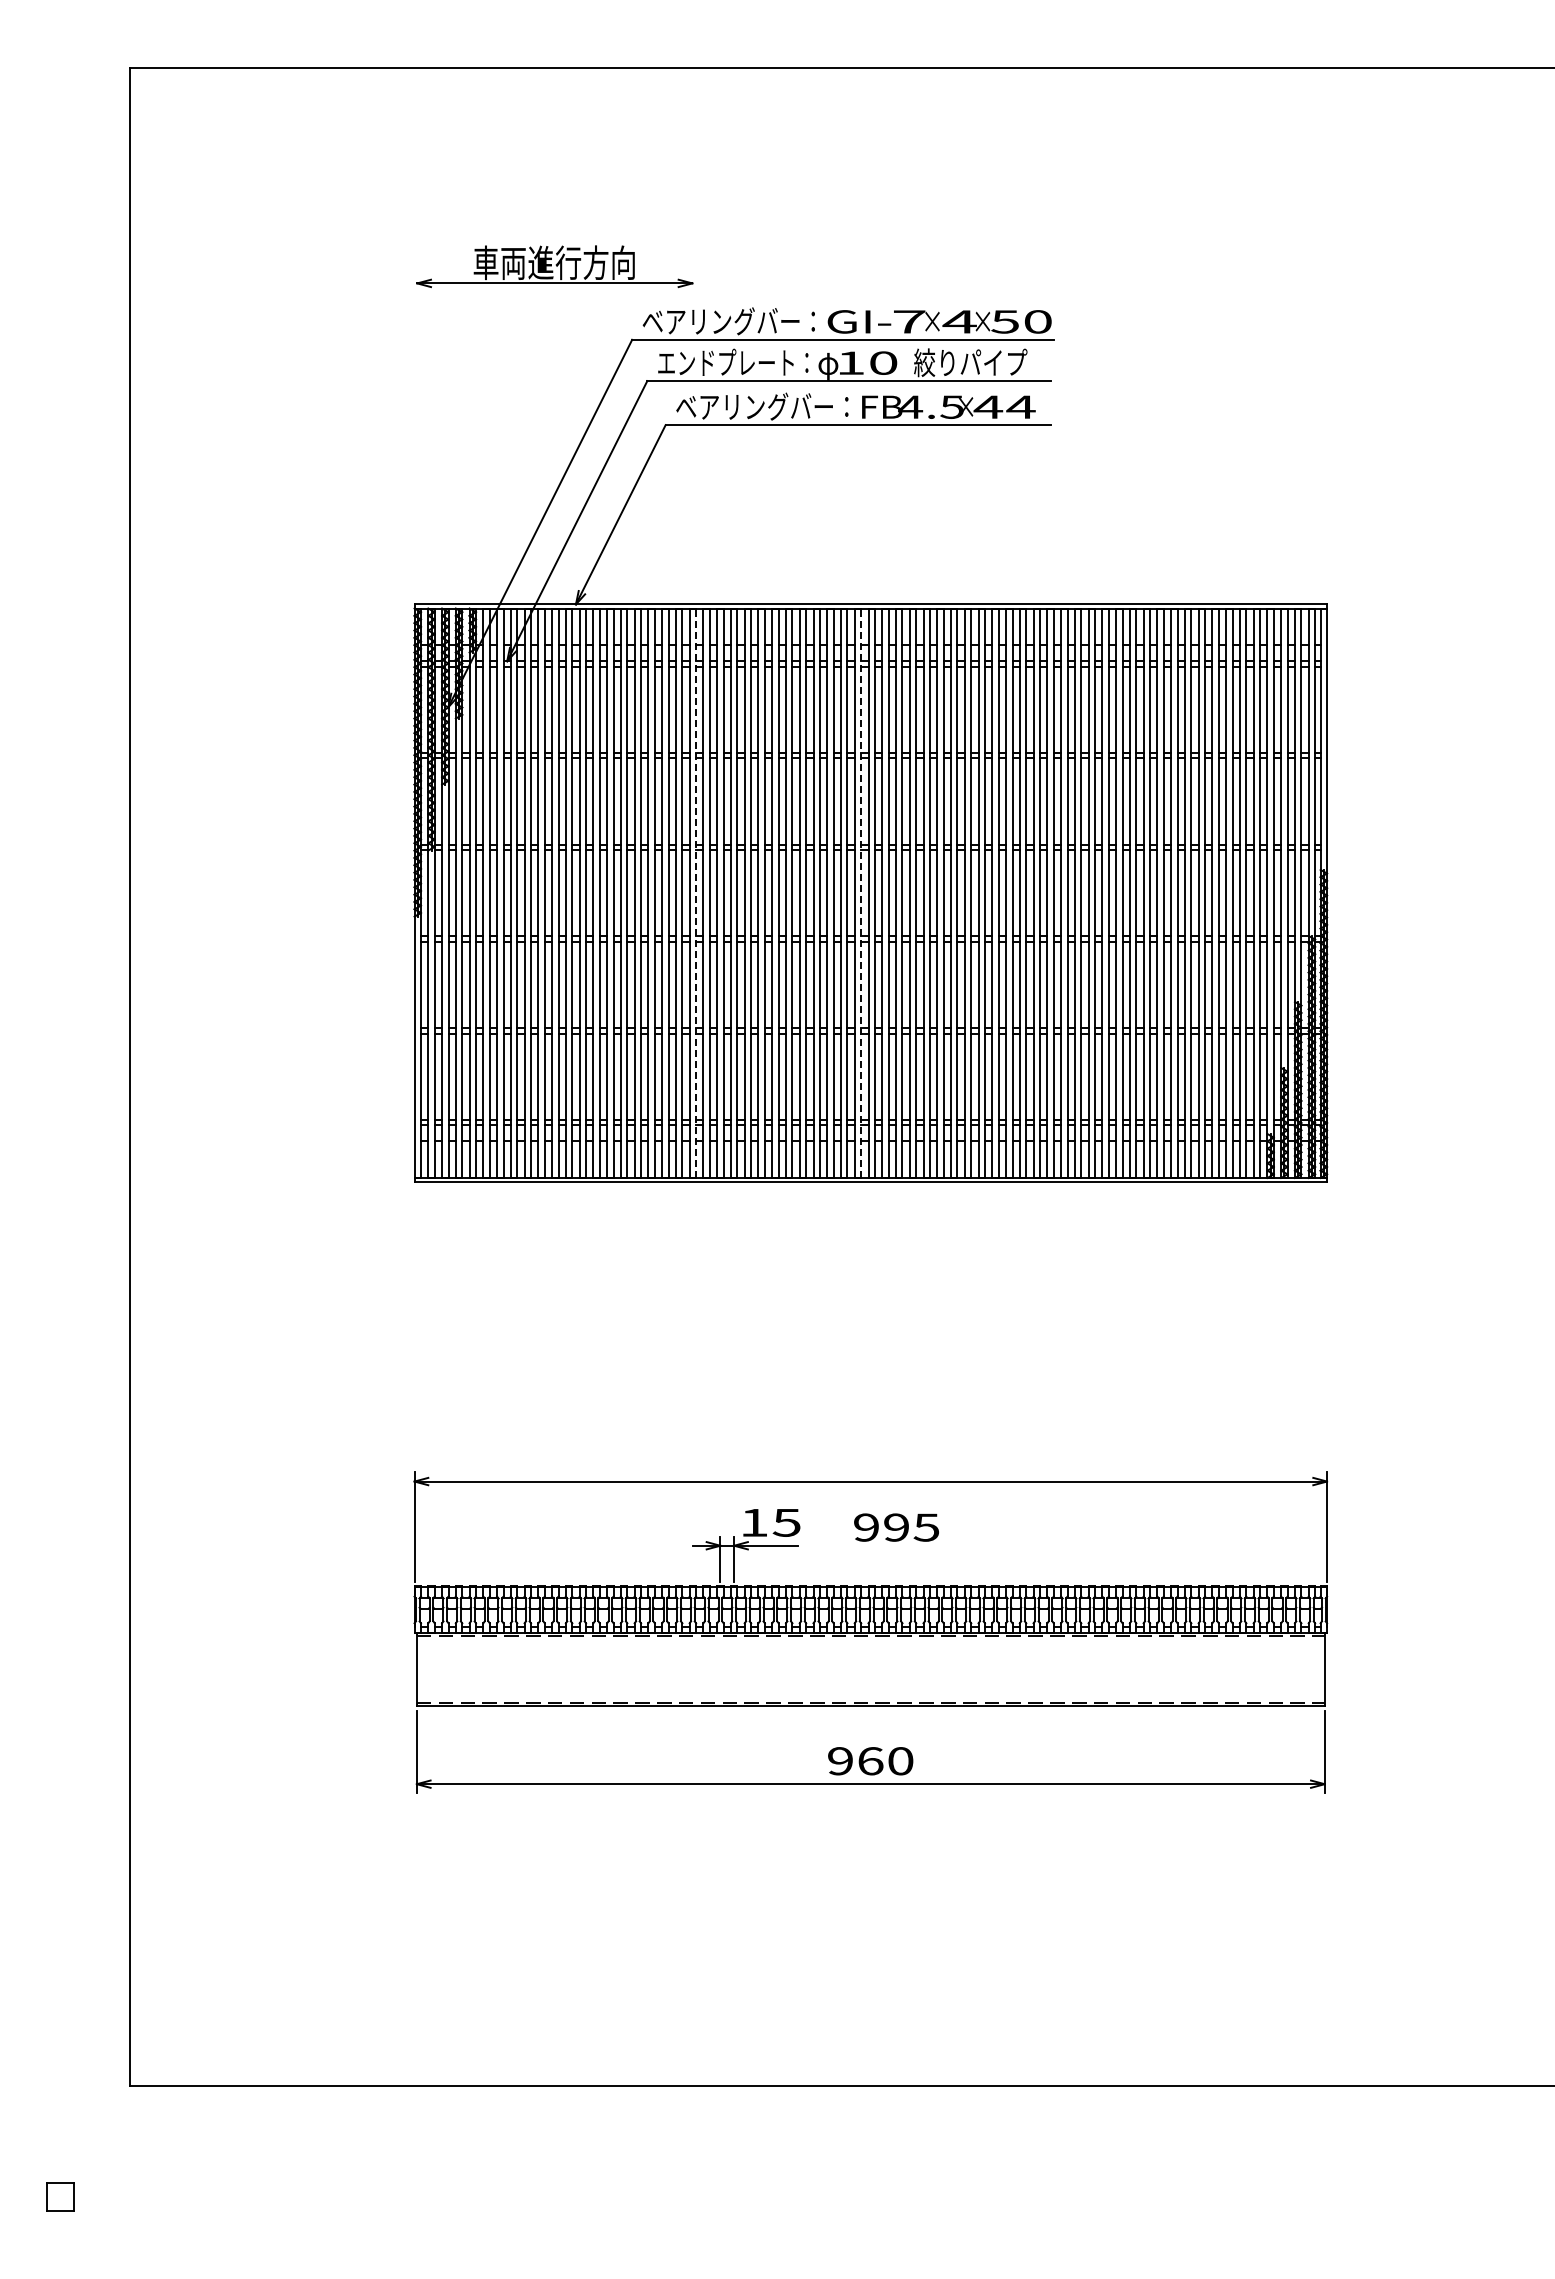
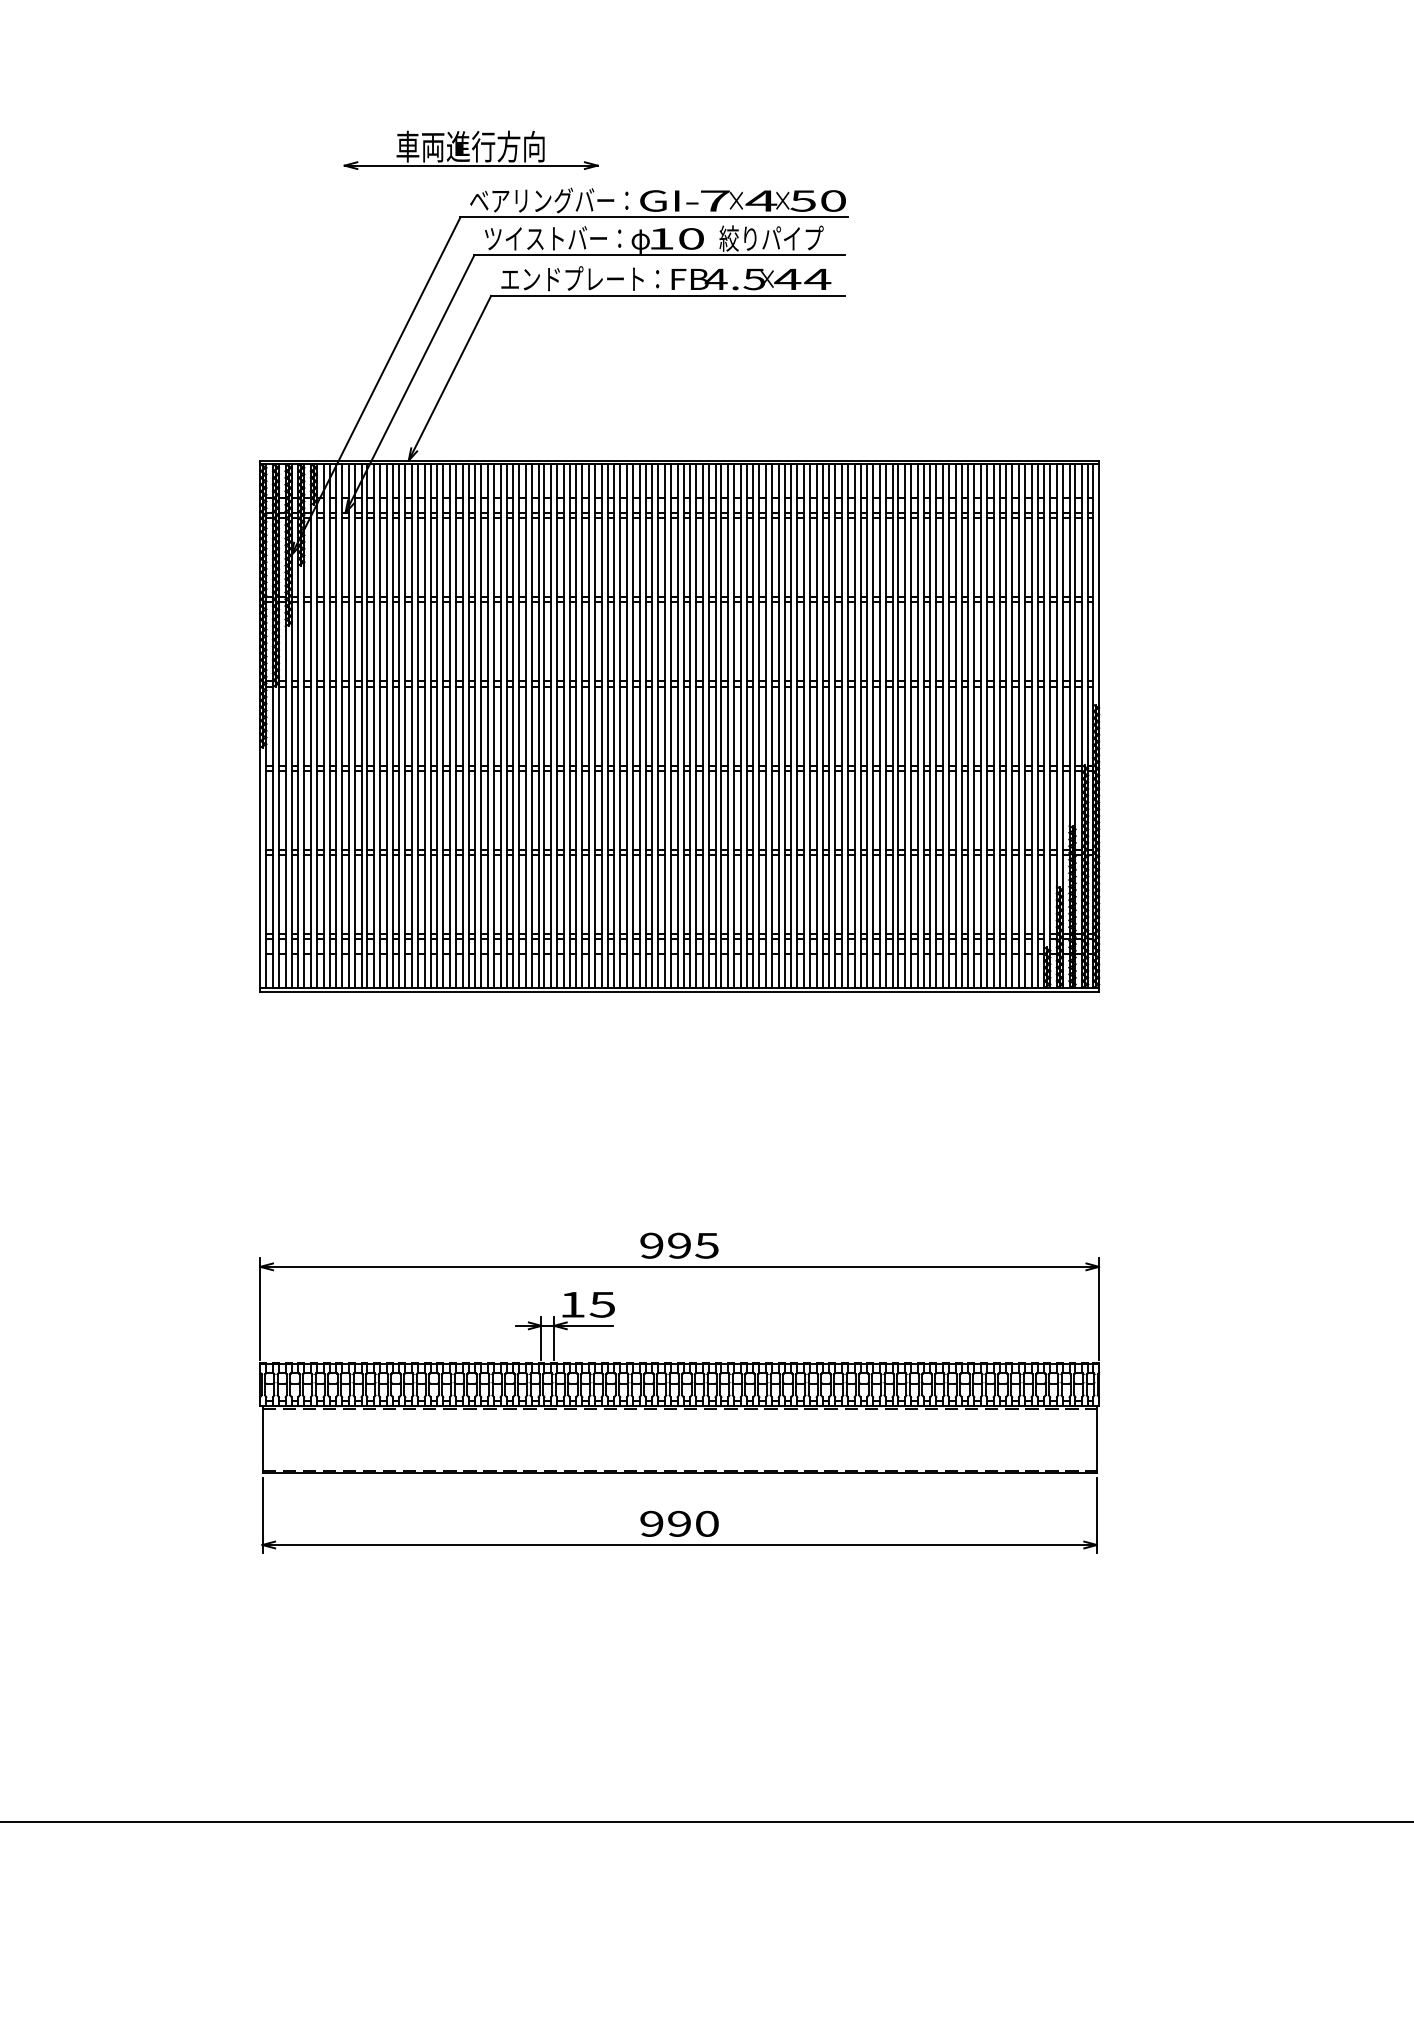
part: (554, 266) -> (470, 150), moved
text: (733, 361) -> (553, 237), エンドプレート： -> ツイストバー：
text: (754, 406) -> (572, 278), ベアリングバー： -> エンドプレート：
line: (696, 893) -> (519, 726), dashed -> solid
line: (861, 893) -> (671, 726), dashed -> solid
text: (896, 1527) -> (679, 1245), moved
text: (870, 1761) -> (679, 1524), 960 -> 990

